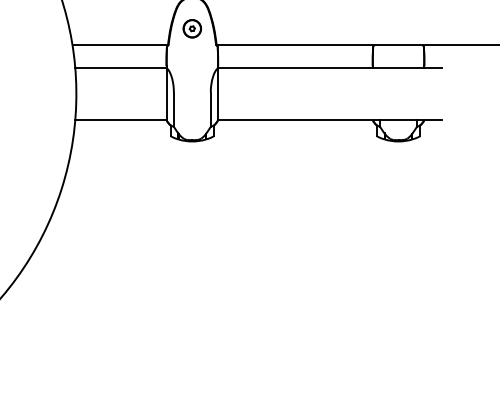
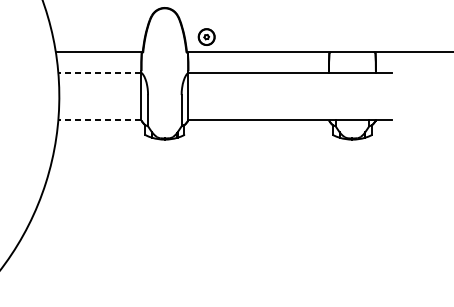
part: (191, 28) -> (205, 36), moved
line: (120, 68) -> (99, 73), solid -> dashed
line: (120, 120) -> (99, 120), solid -> dashed

